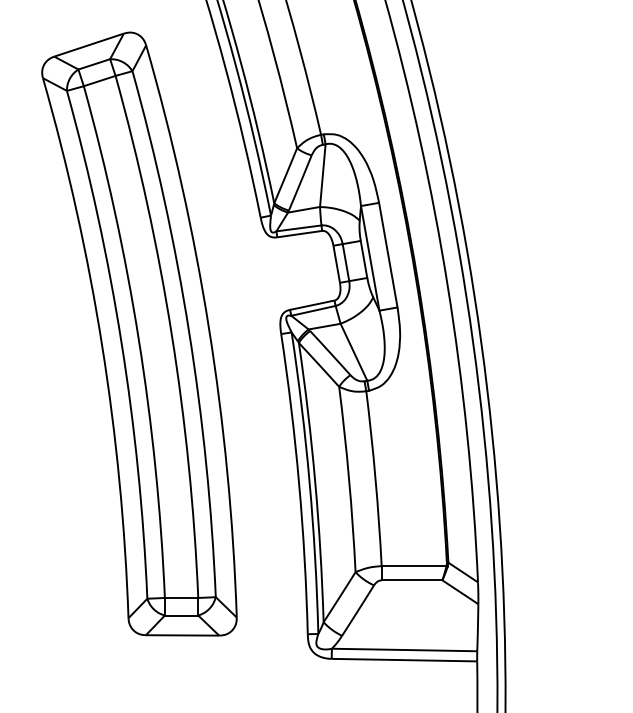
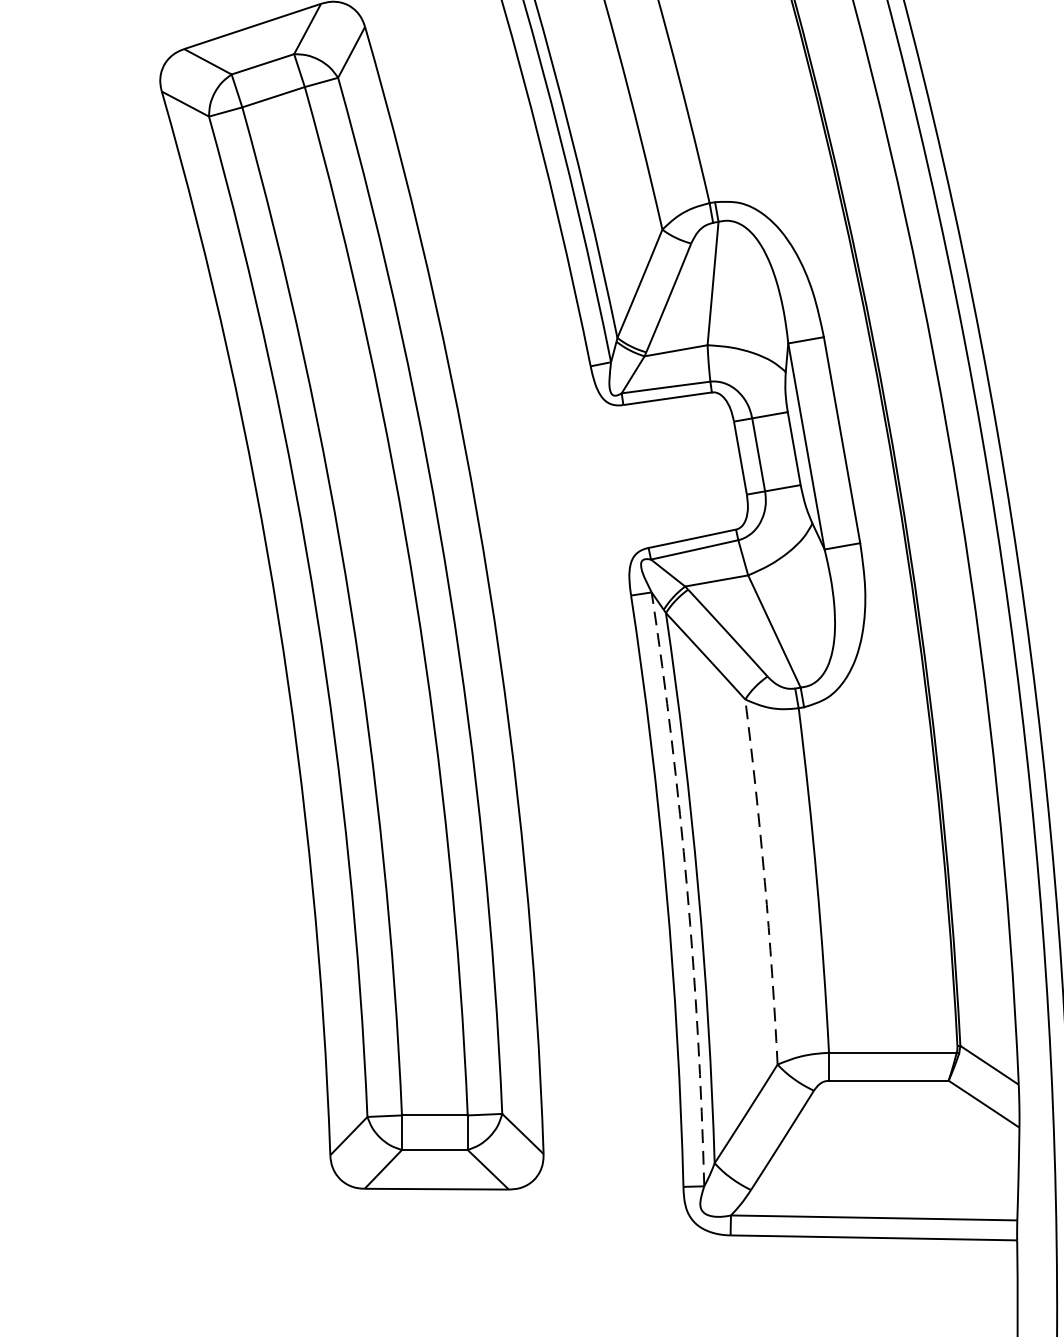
arc: (349, 479) -> (765, 882), solid -> dashed
arc: (309, 482) -> (686, 887), solid -> dashed

